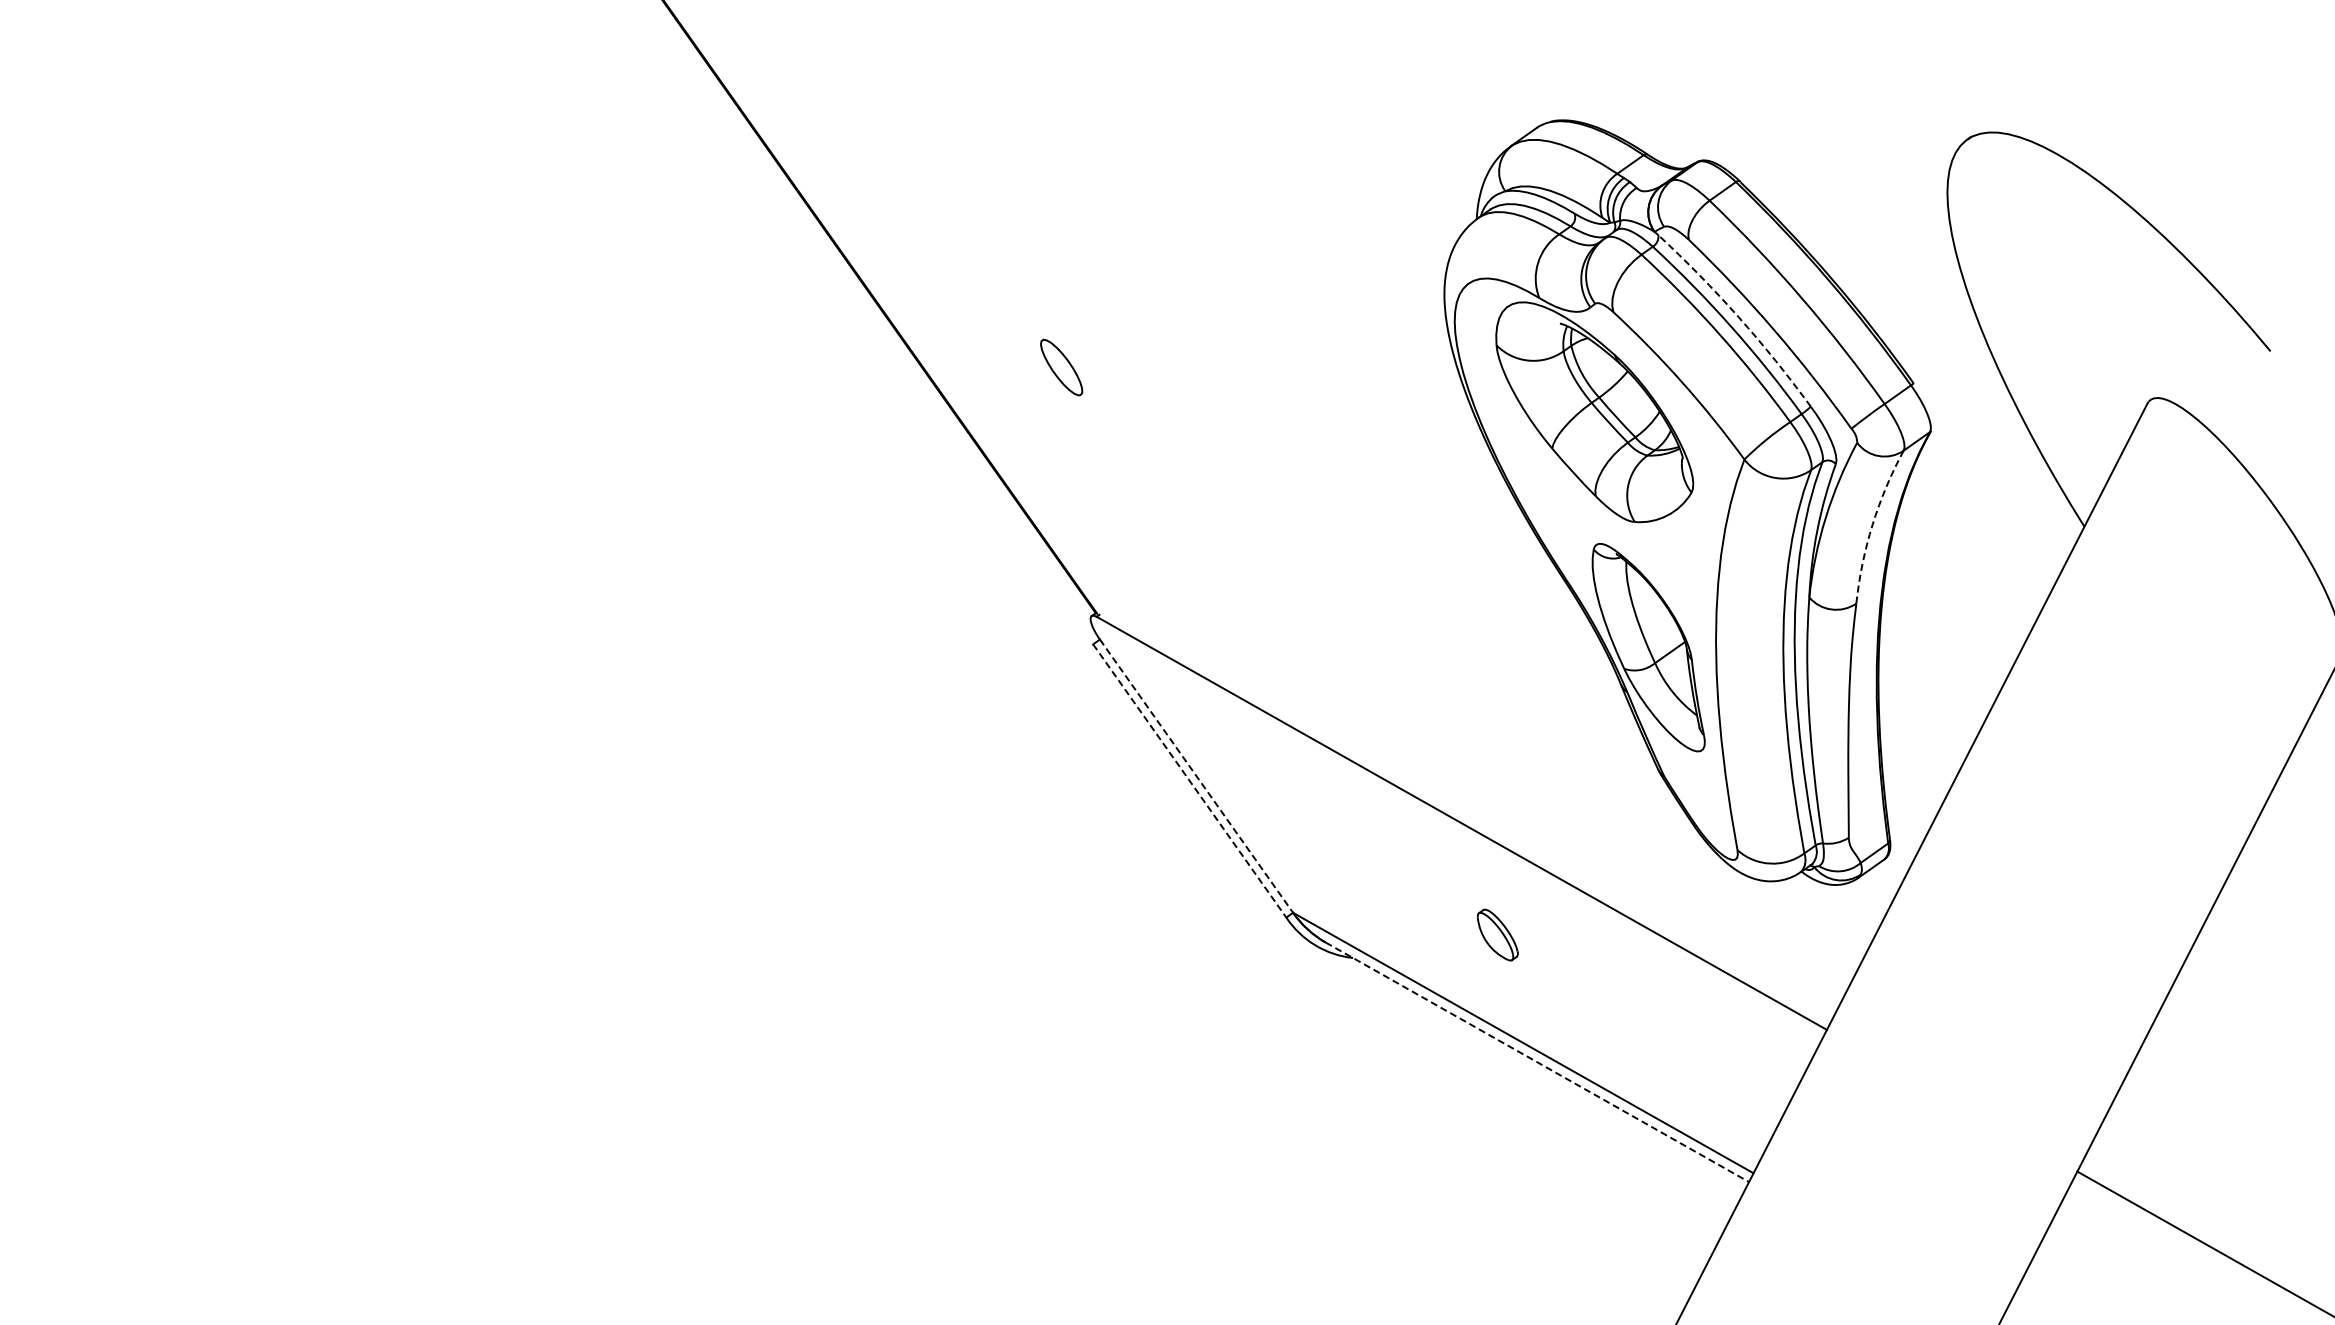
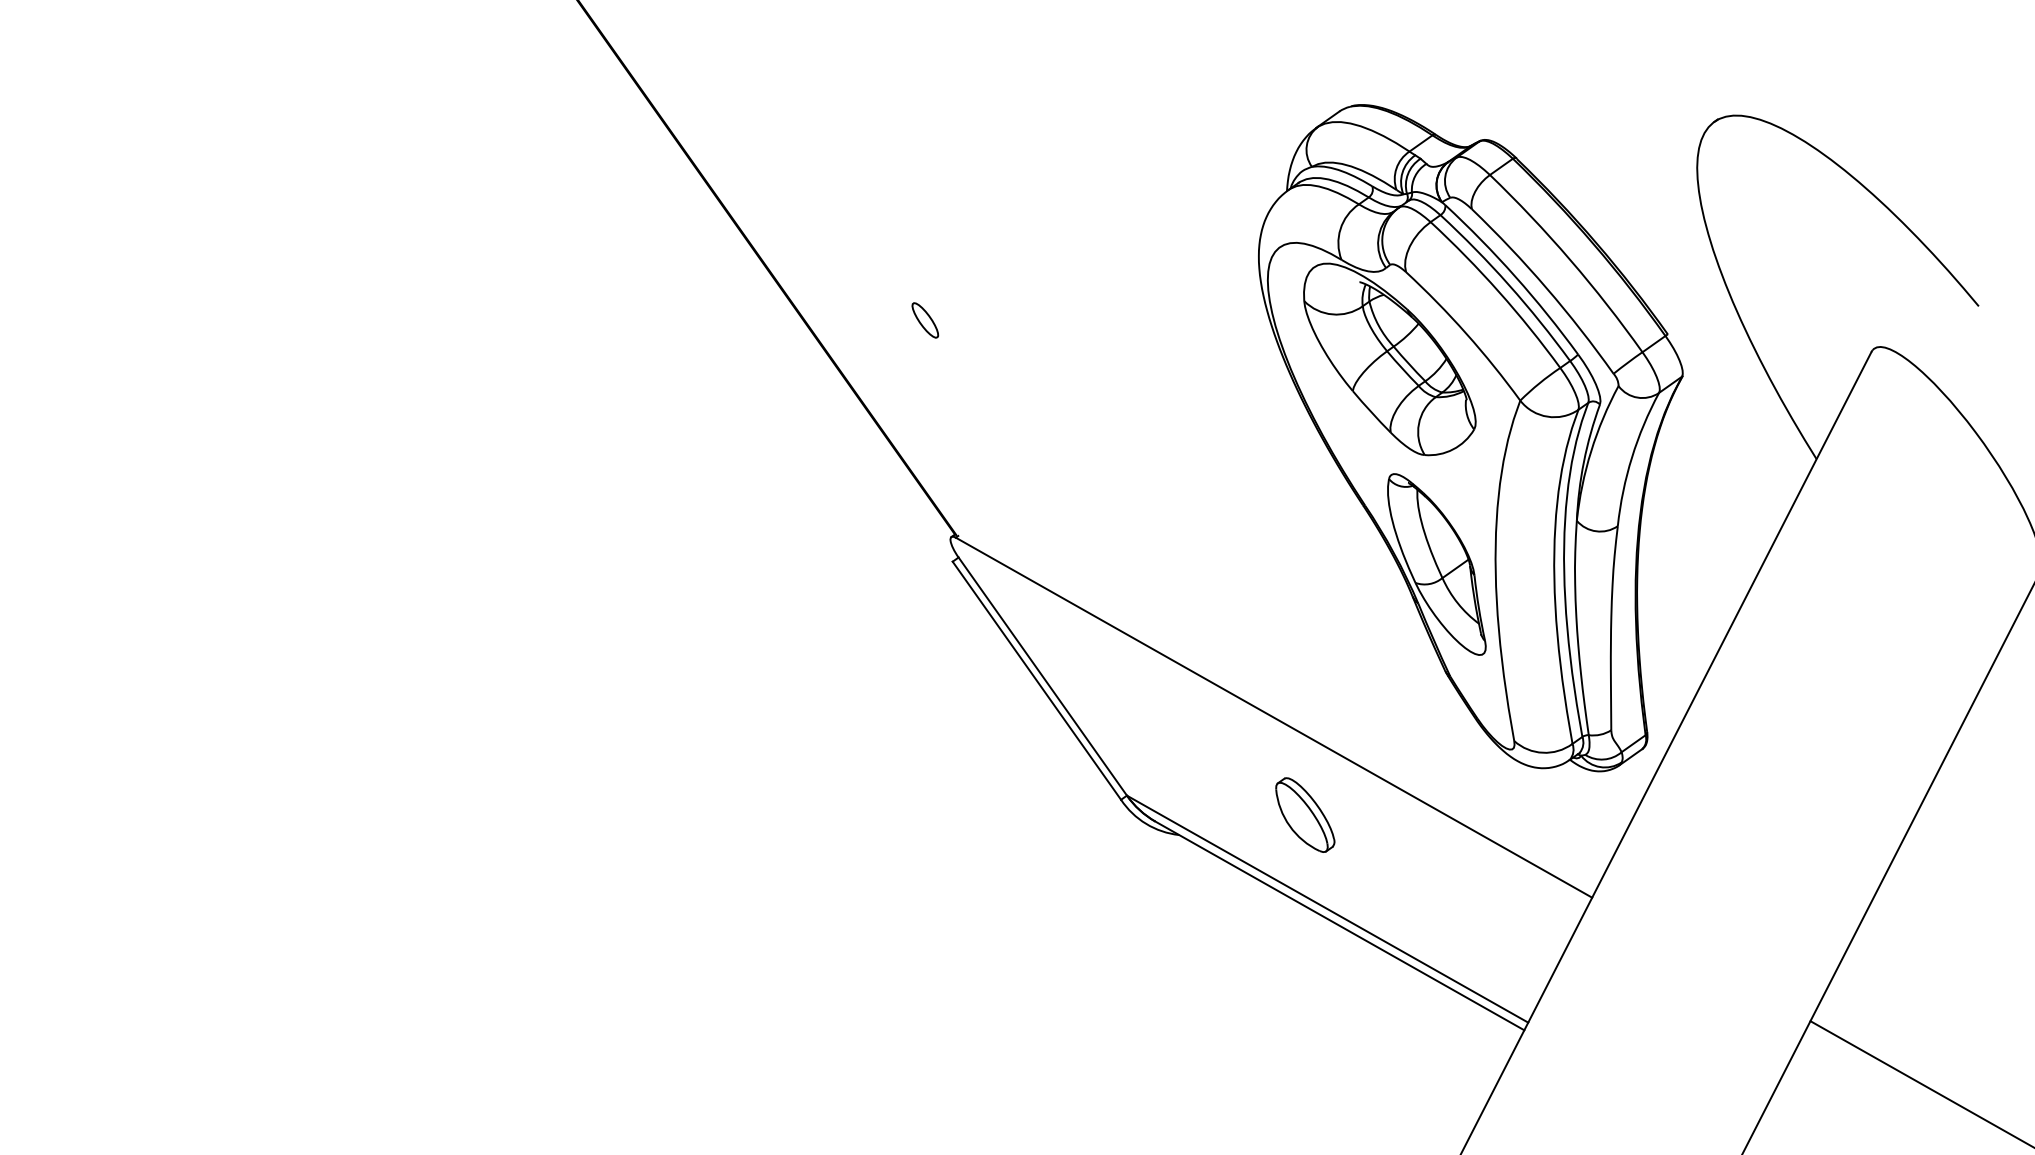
arc: (1738, 317) -> (1515, 276), dashed -> solid
part: (1061, 367) -> (925, 320), size x0.71
arc: (1872, 524) -> (1631, 457), dashed -> solid
line: (1196, 776) -> (1042, 676), dashed -> solid
line: (1190, 781) -> (1037, 681), dashed -> solid
part: (1497, 934) -> (1305, 814), size x1.67
line: (1537, 1062) -> (1339, 926), dashed -> solid

